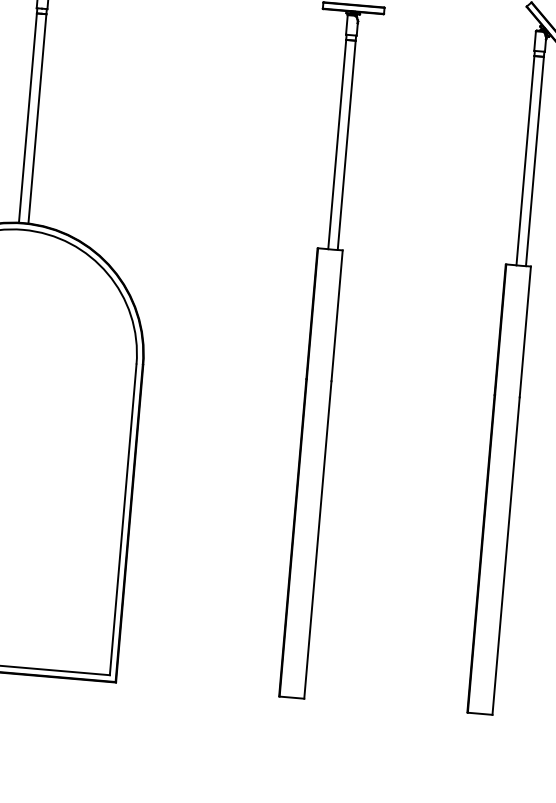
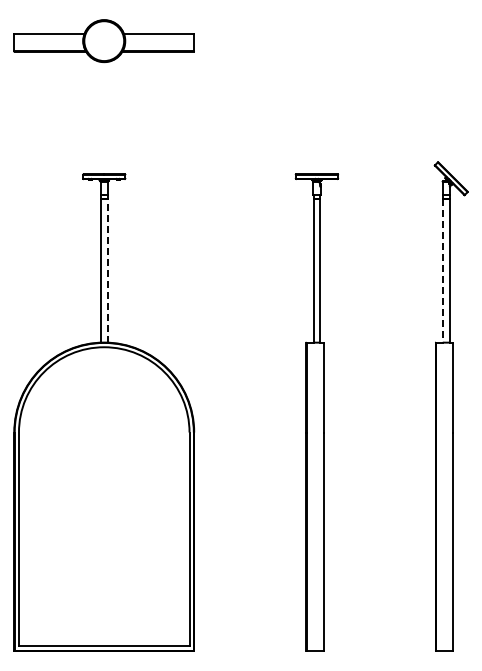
line: (37, 118) -> (107, 270), solid -> dashed
line: (526, 160) -> (443, 270), solid -> dashed

